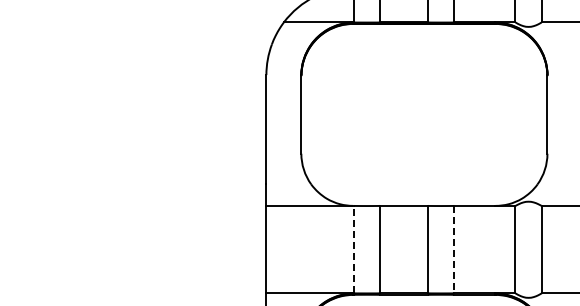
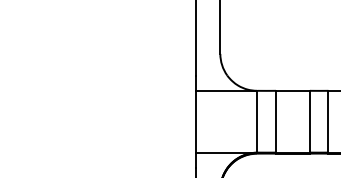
line: (353, 249) -> (257, 121), dashed -> solid
line: (454, 249) -> (328, 121), dashed -> solid

